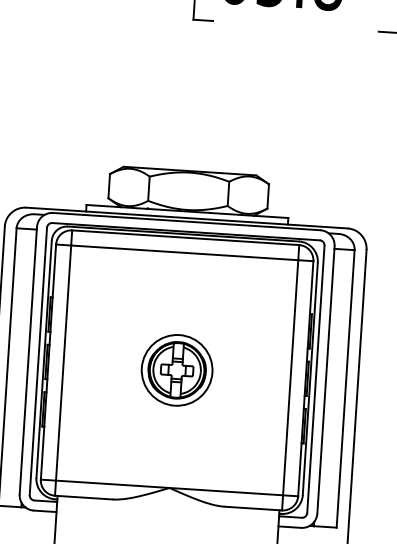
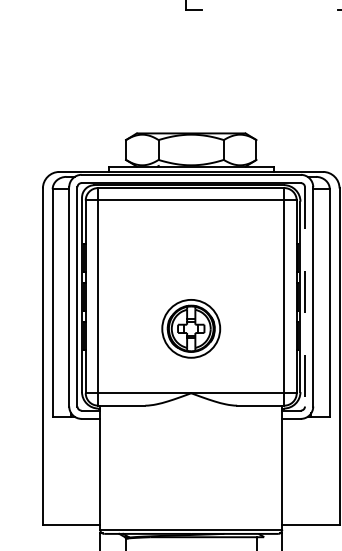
part: (177, 369) -> (191, 328), moved
line: (316, 378) -> (305, 296), solid -> dashed

